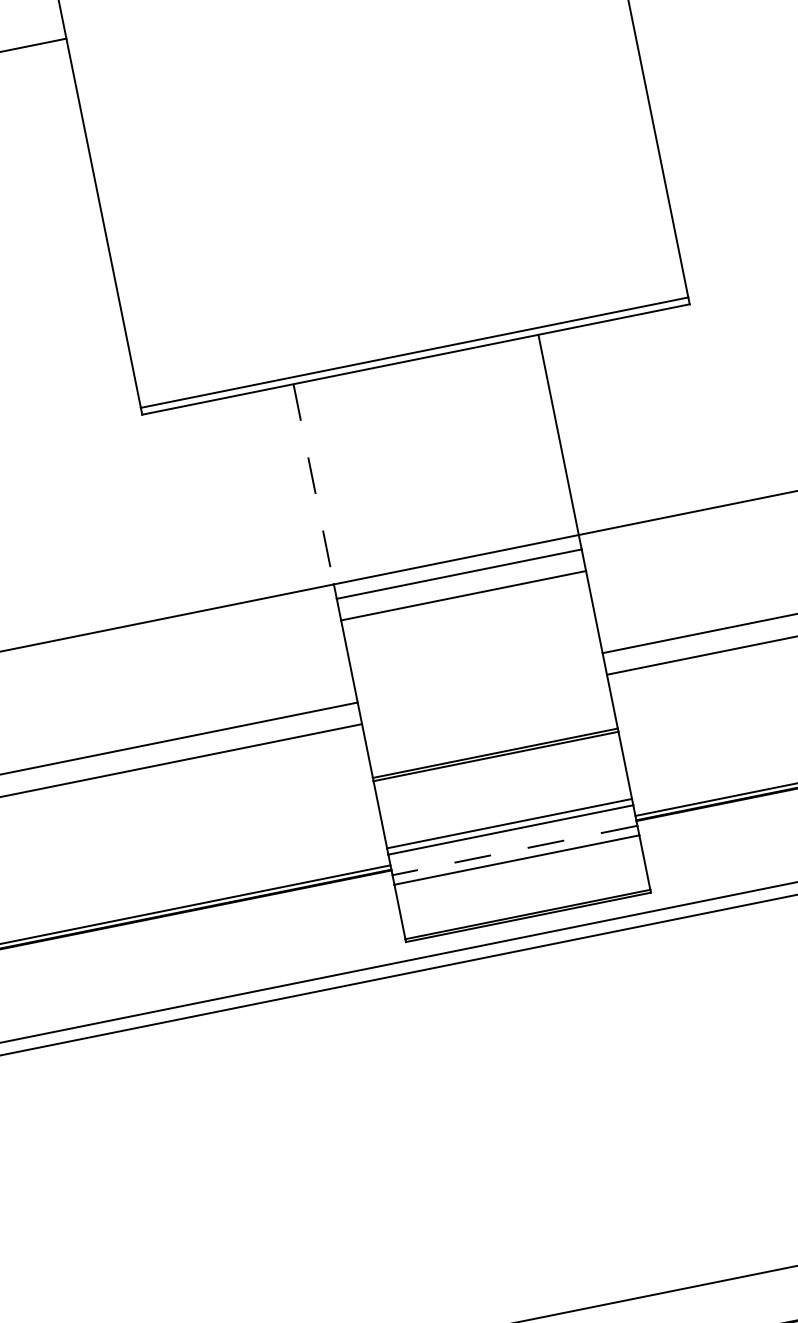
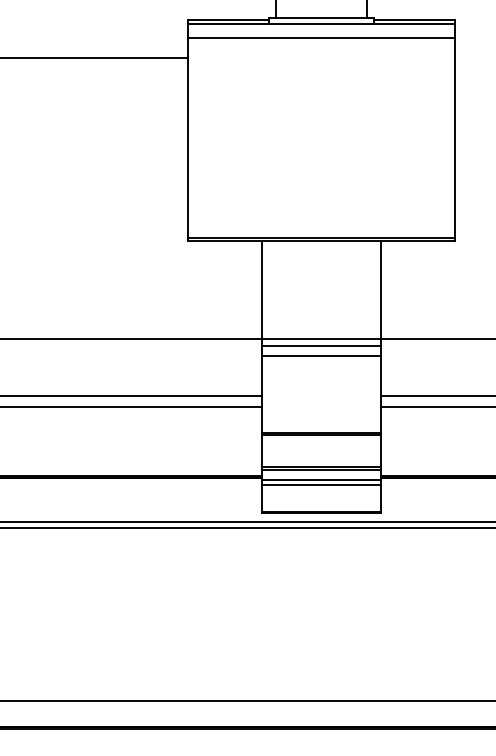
line: (314, 483) -> (262, 289), dashed -> solid
line: (514, 850) -> (321, 480), dashed -> solid

